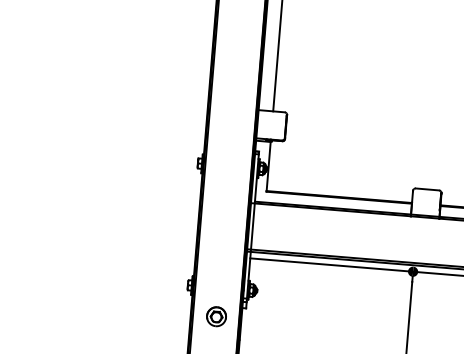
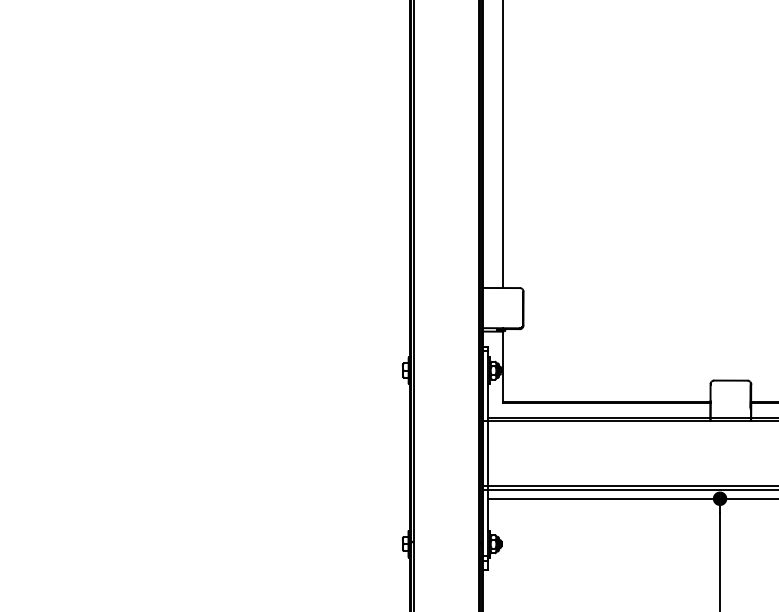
part: (216, 316) -> (446, 584), removed

